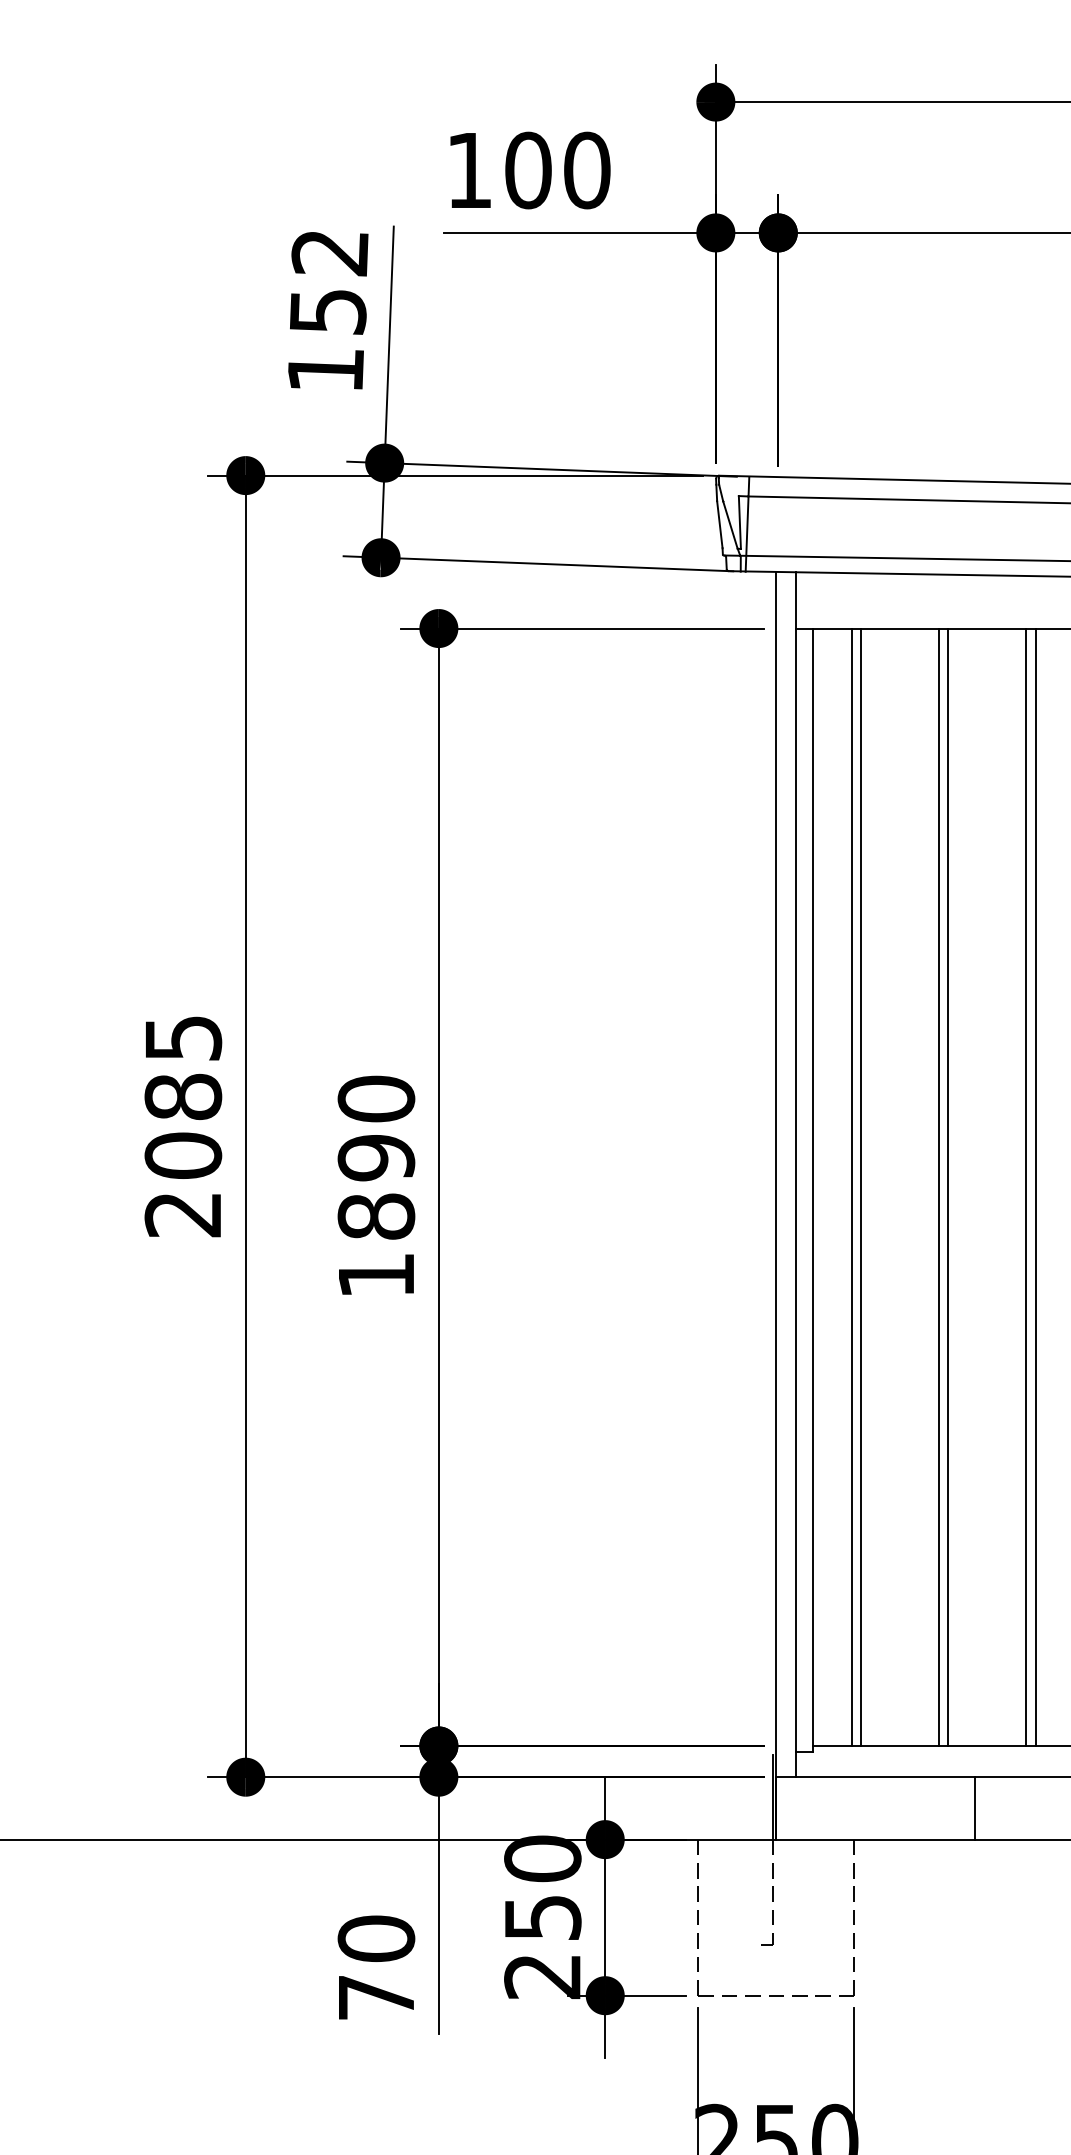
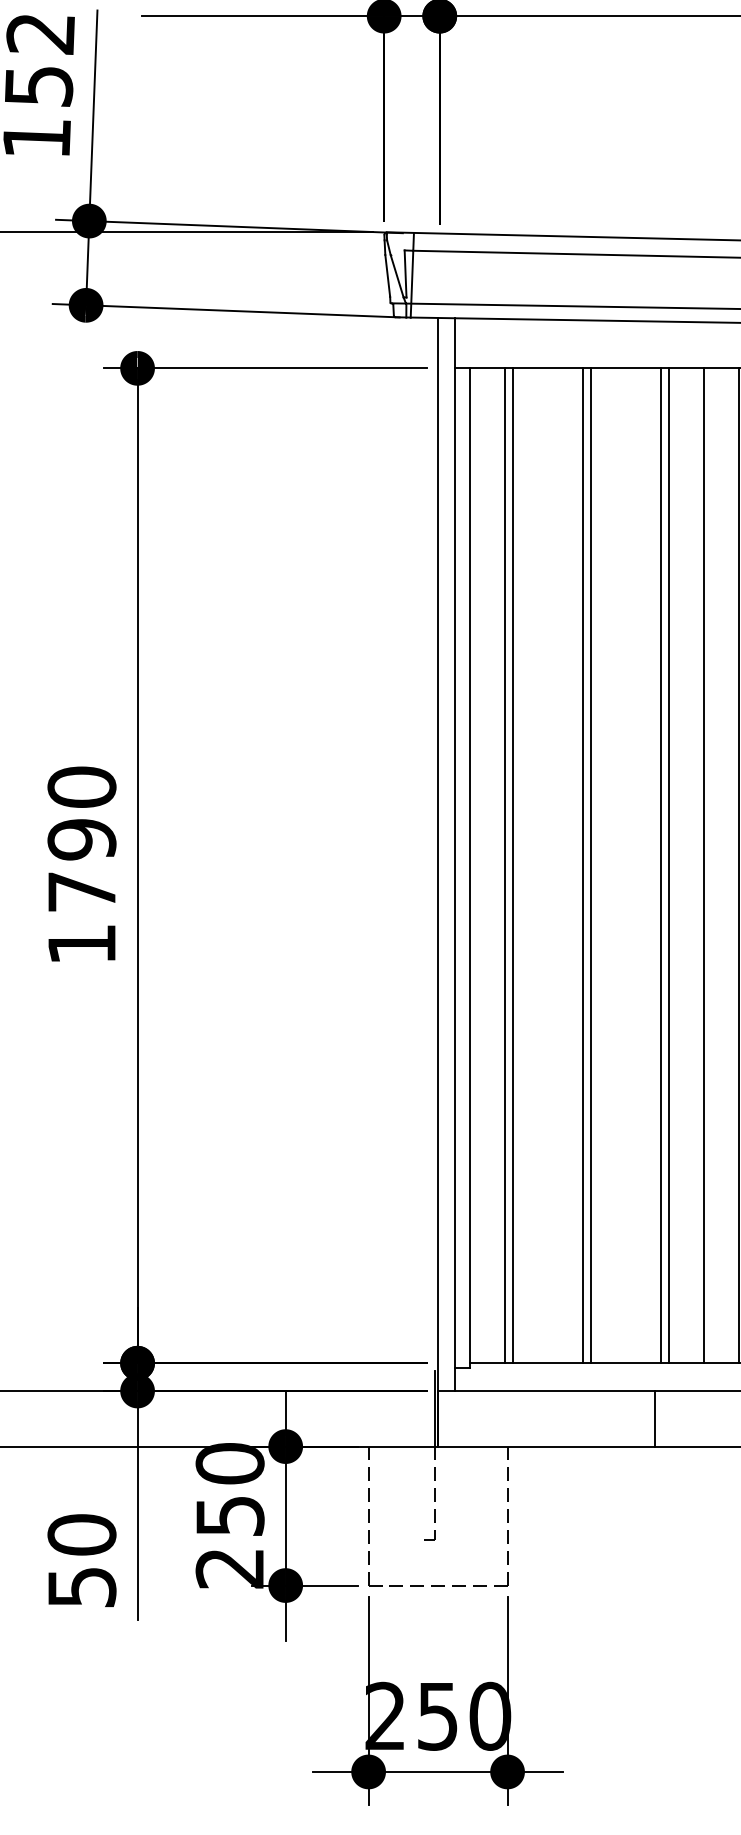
text: (376, 1216) -> (82, 891), 1890 -> 1790
line: (974, 1808) -> (654, 1418), moved
text: (377, 1997) -> (82, 1587), 70 -> 50

